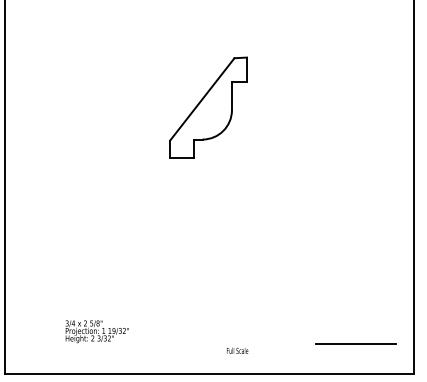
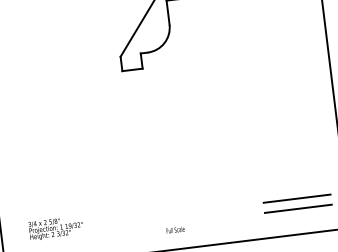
text: (96, 331) -> (55, 228), moved
line: (355, 331) -> (296, 198), added
text: (237, 350) -> (175, 229), moved

